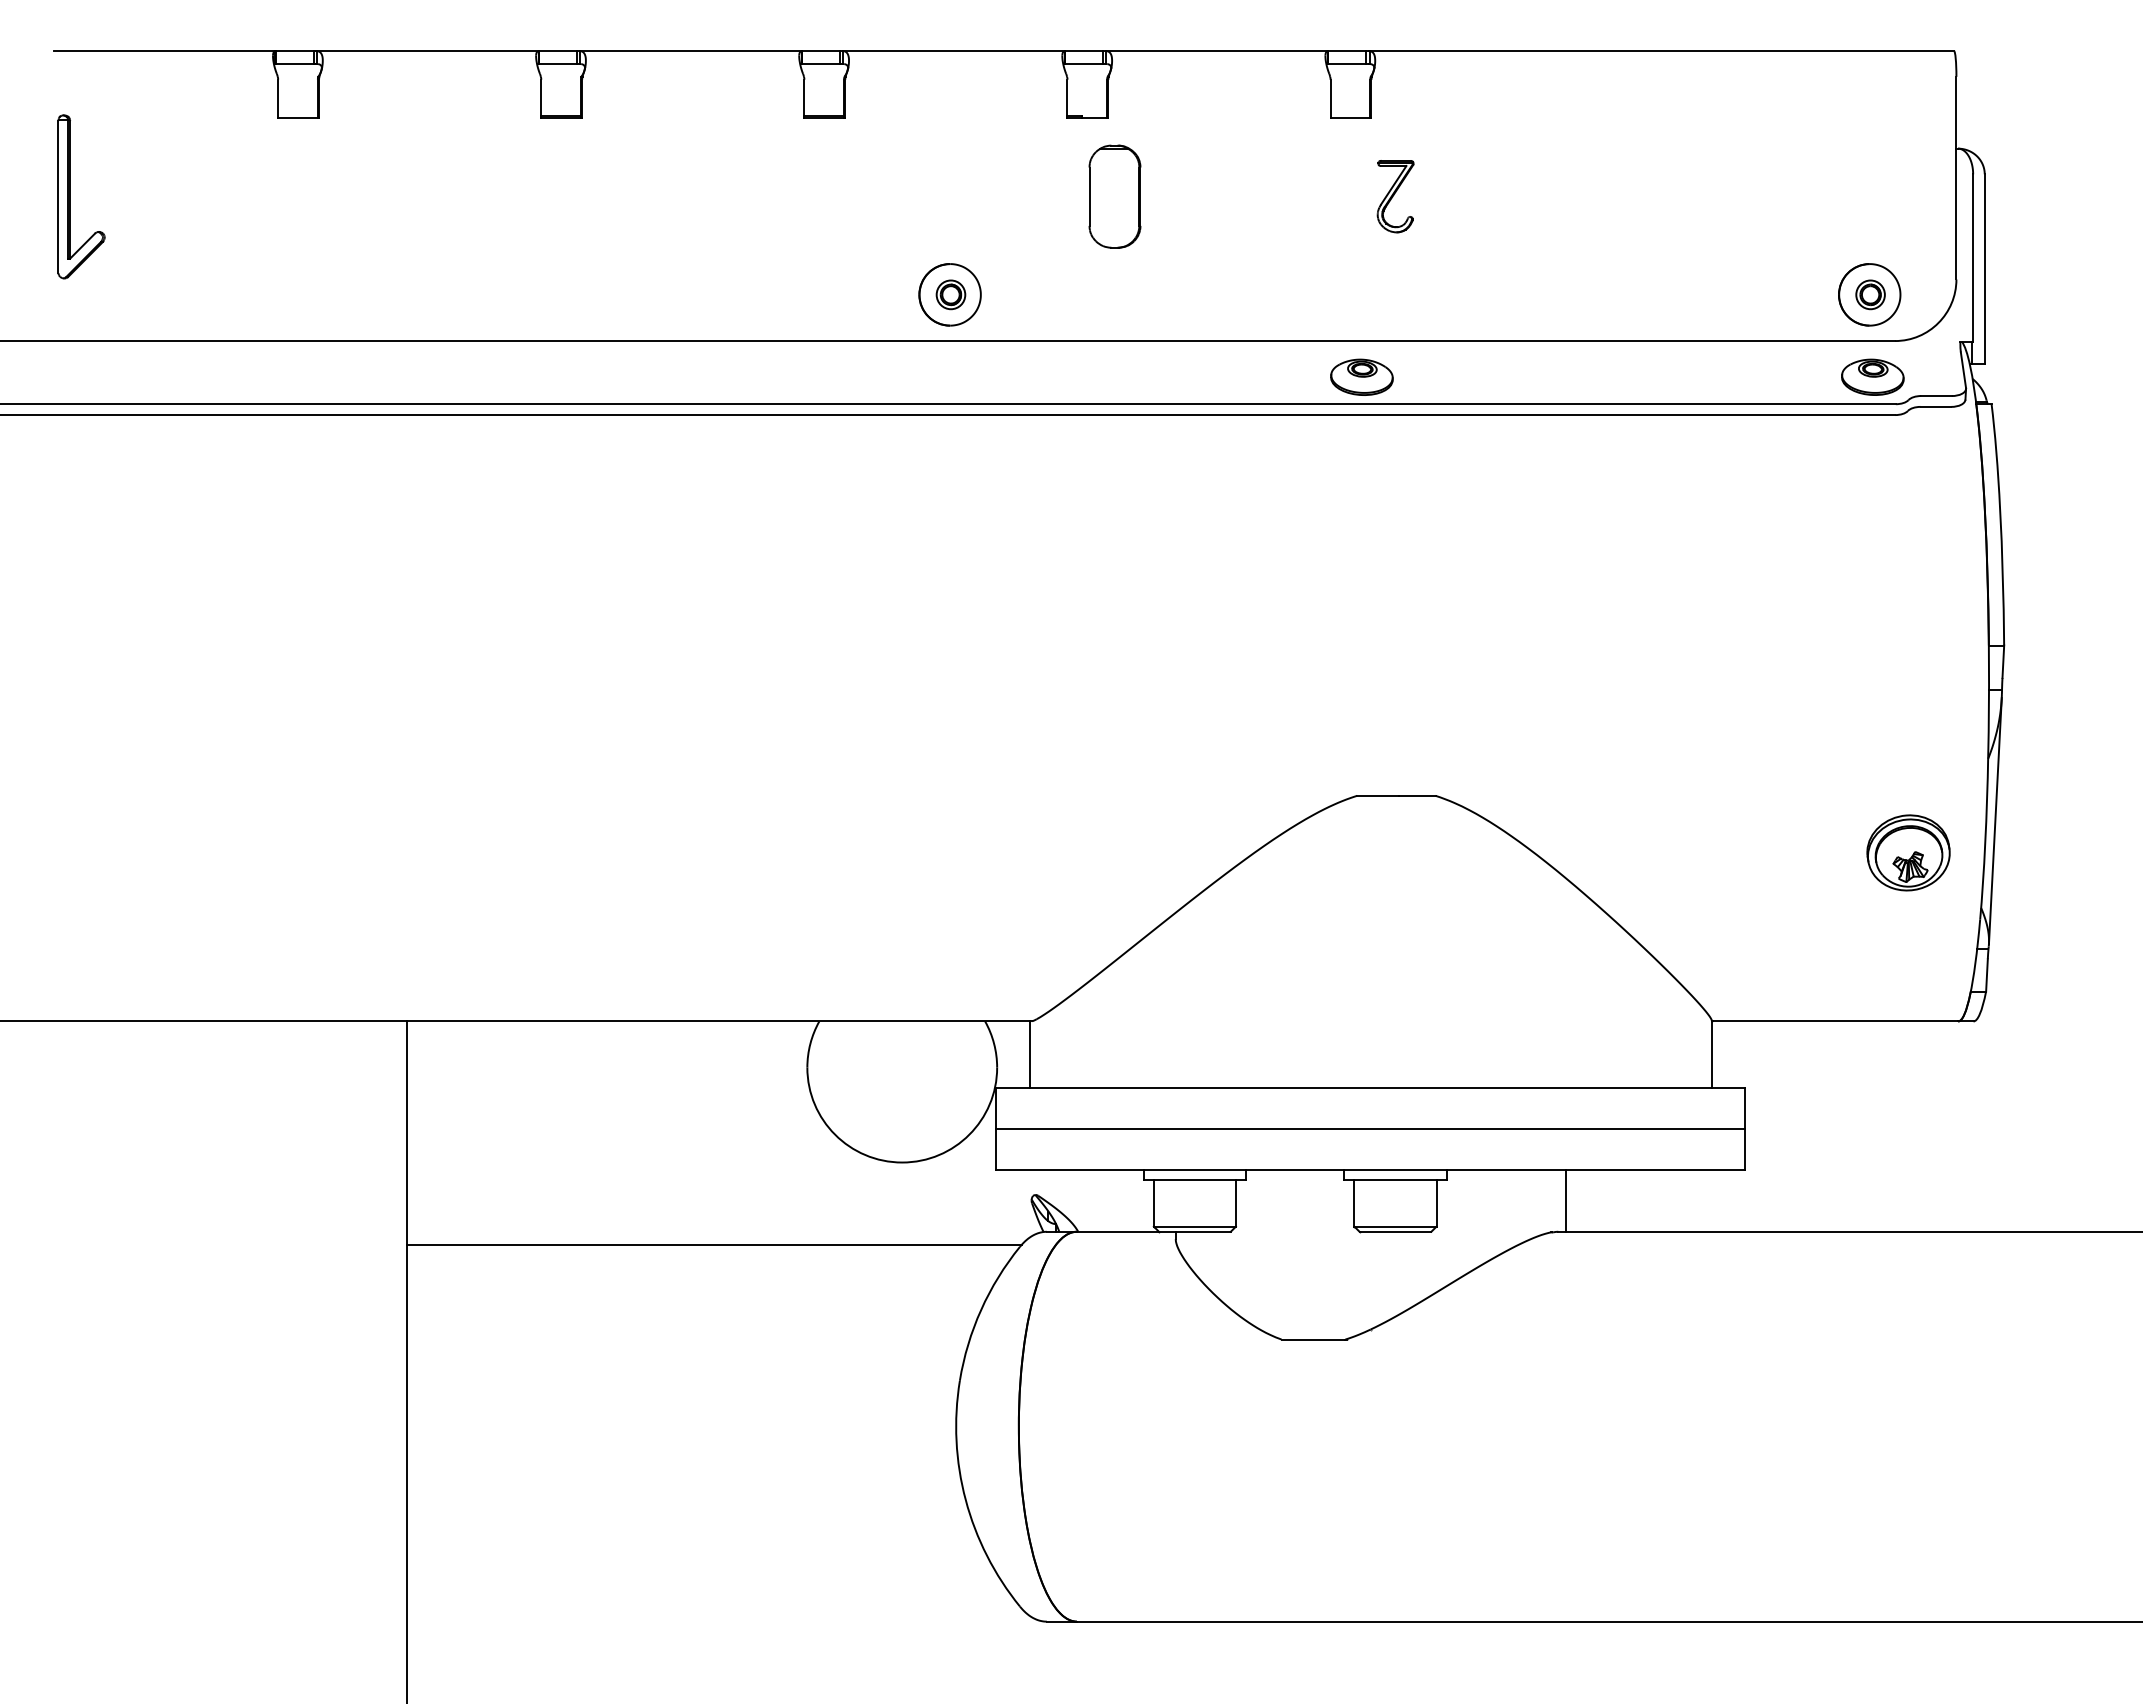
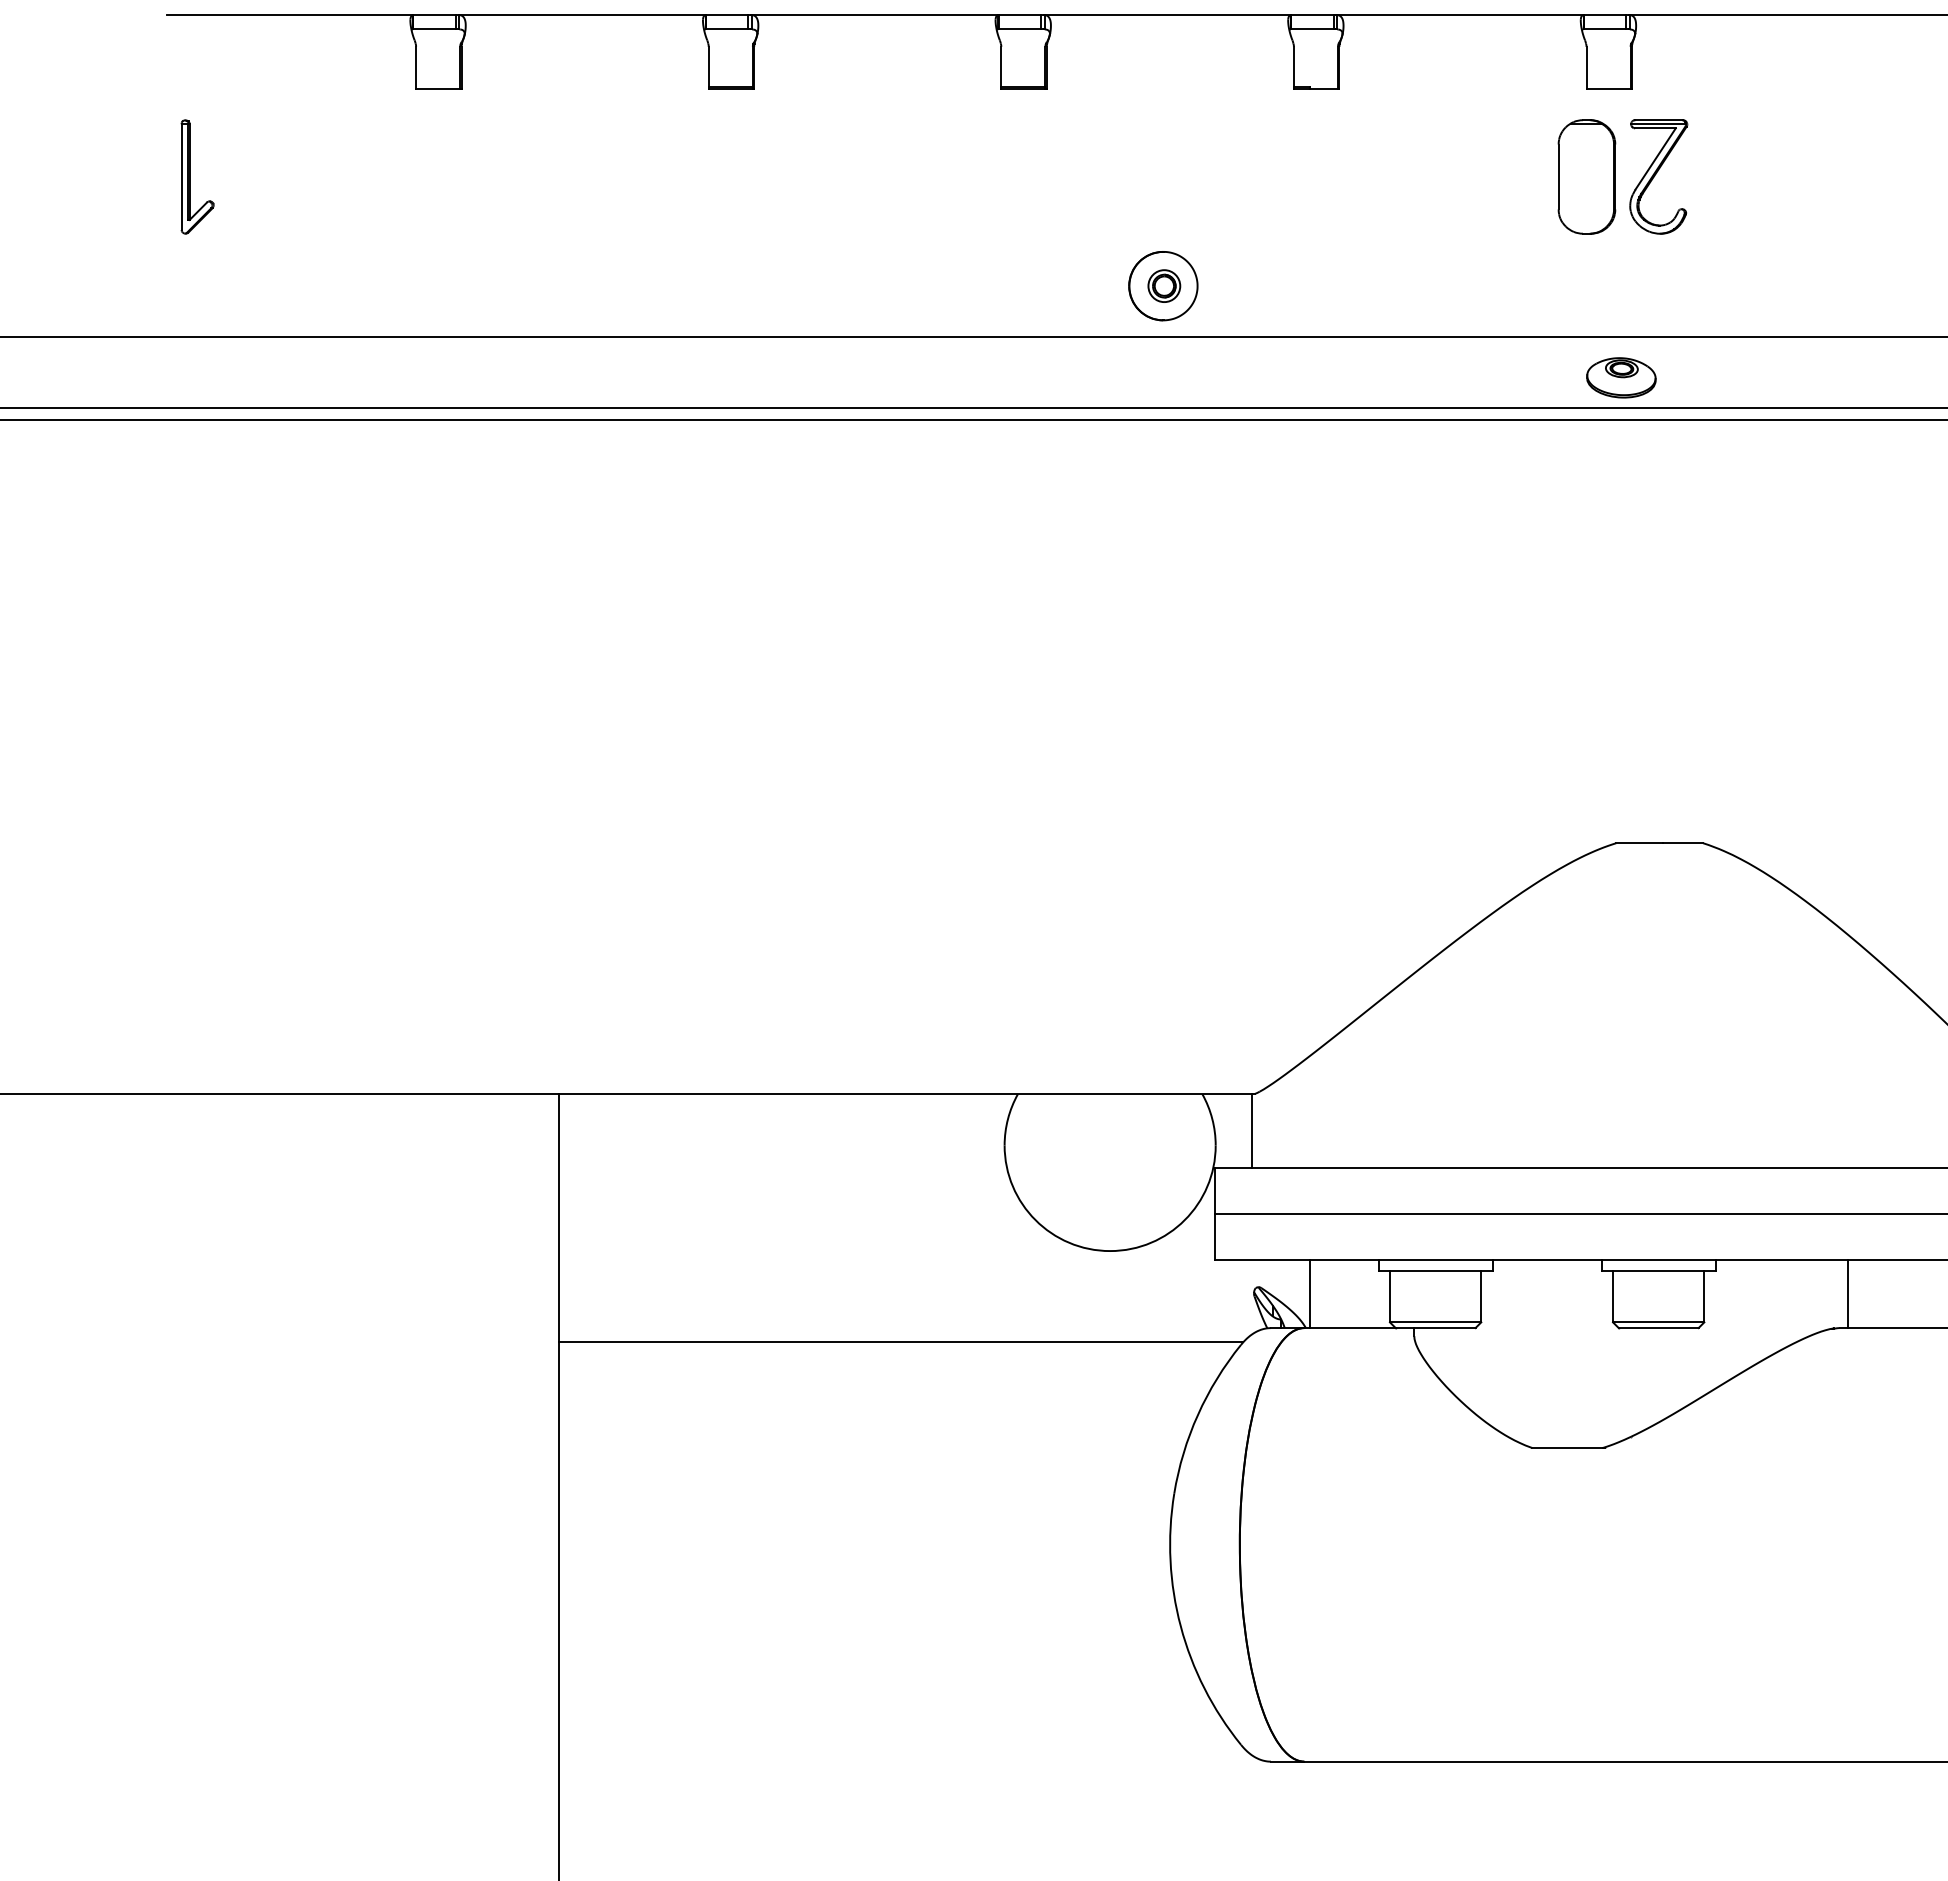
part: (81, 196) -> (197, 176), size x0.62
part: (1114, 196) -> (1586, 176), moved
part: (1395, 196) -> (1658, 176), size x1.43
line: (1081, 1200) -> (1309, 1293), added

